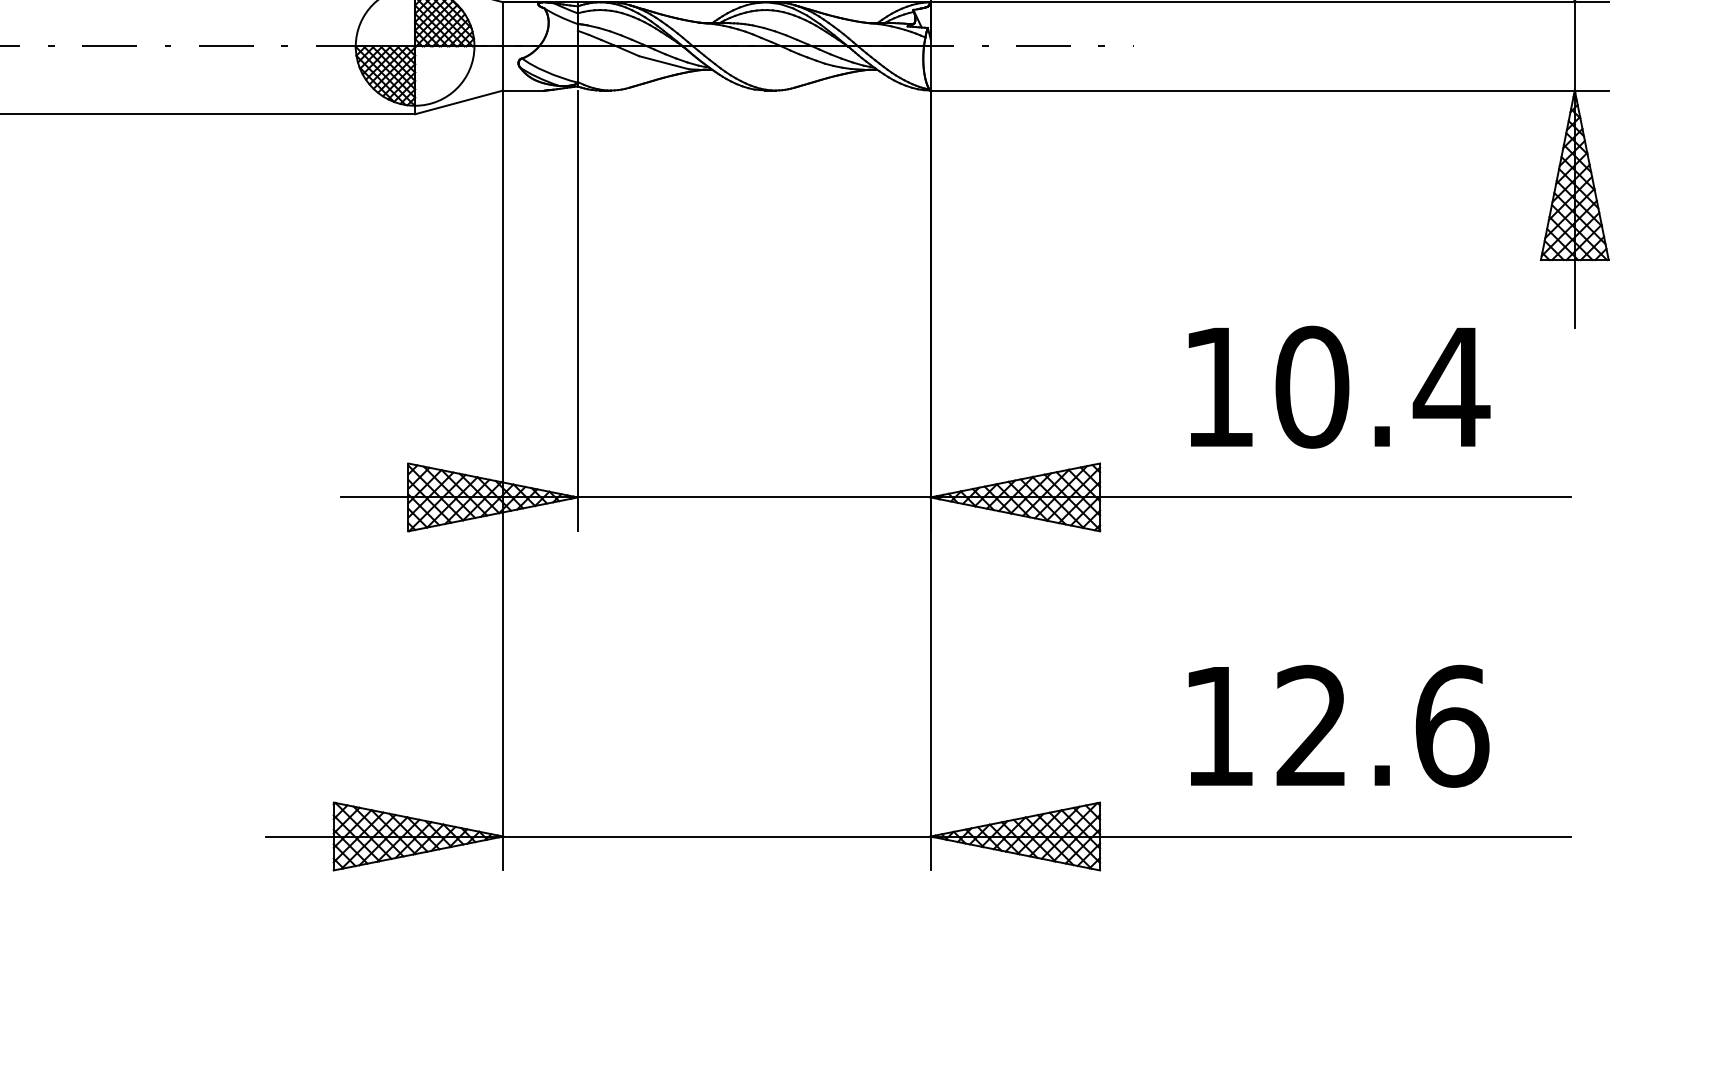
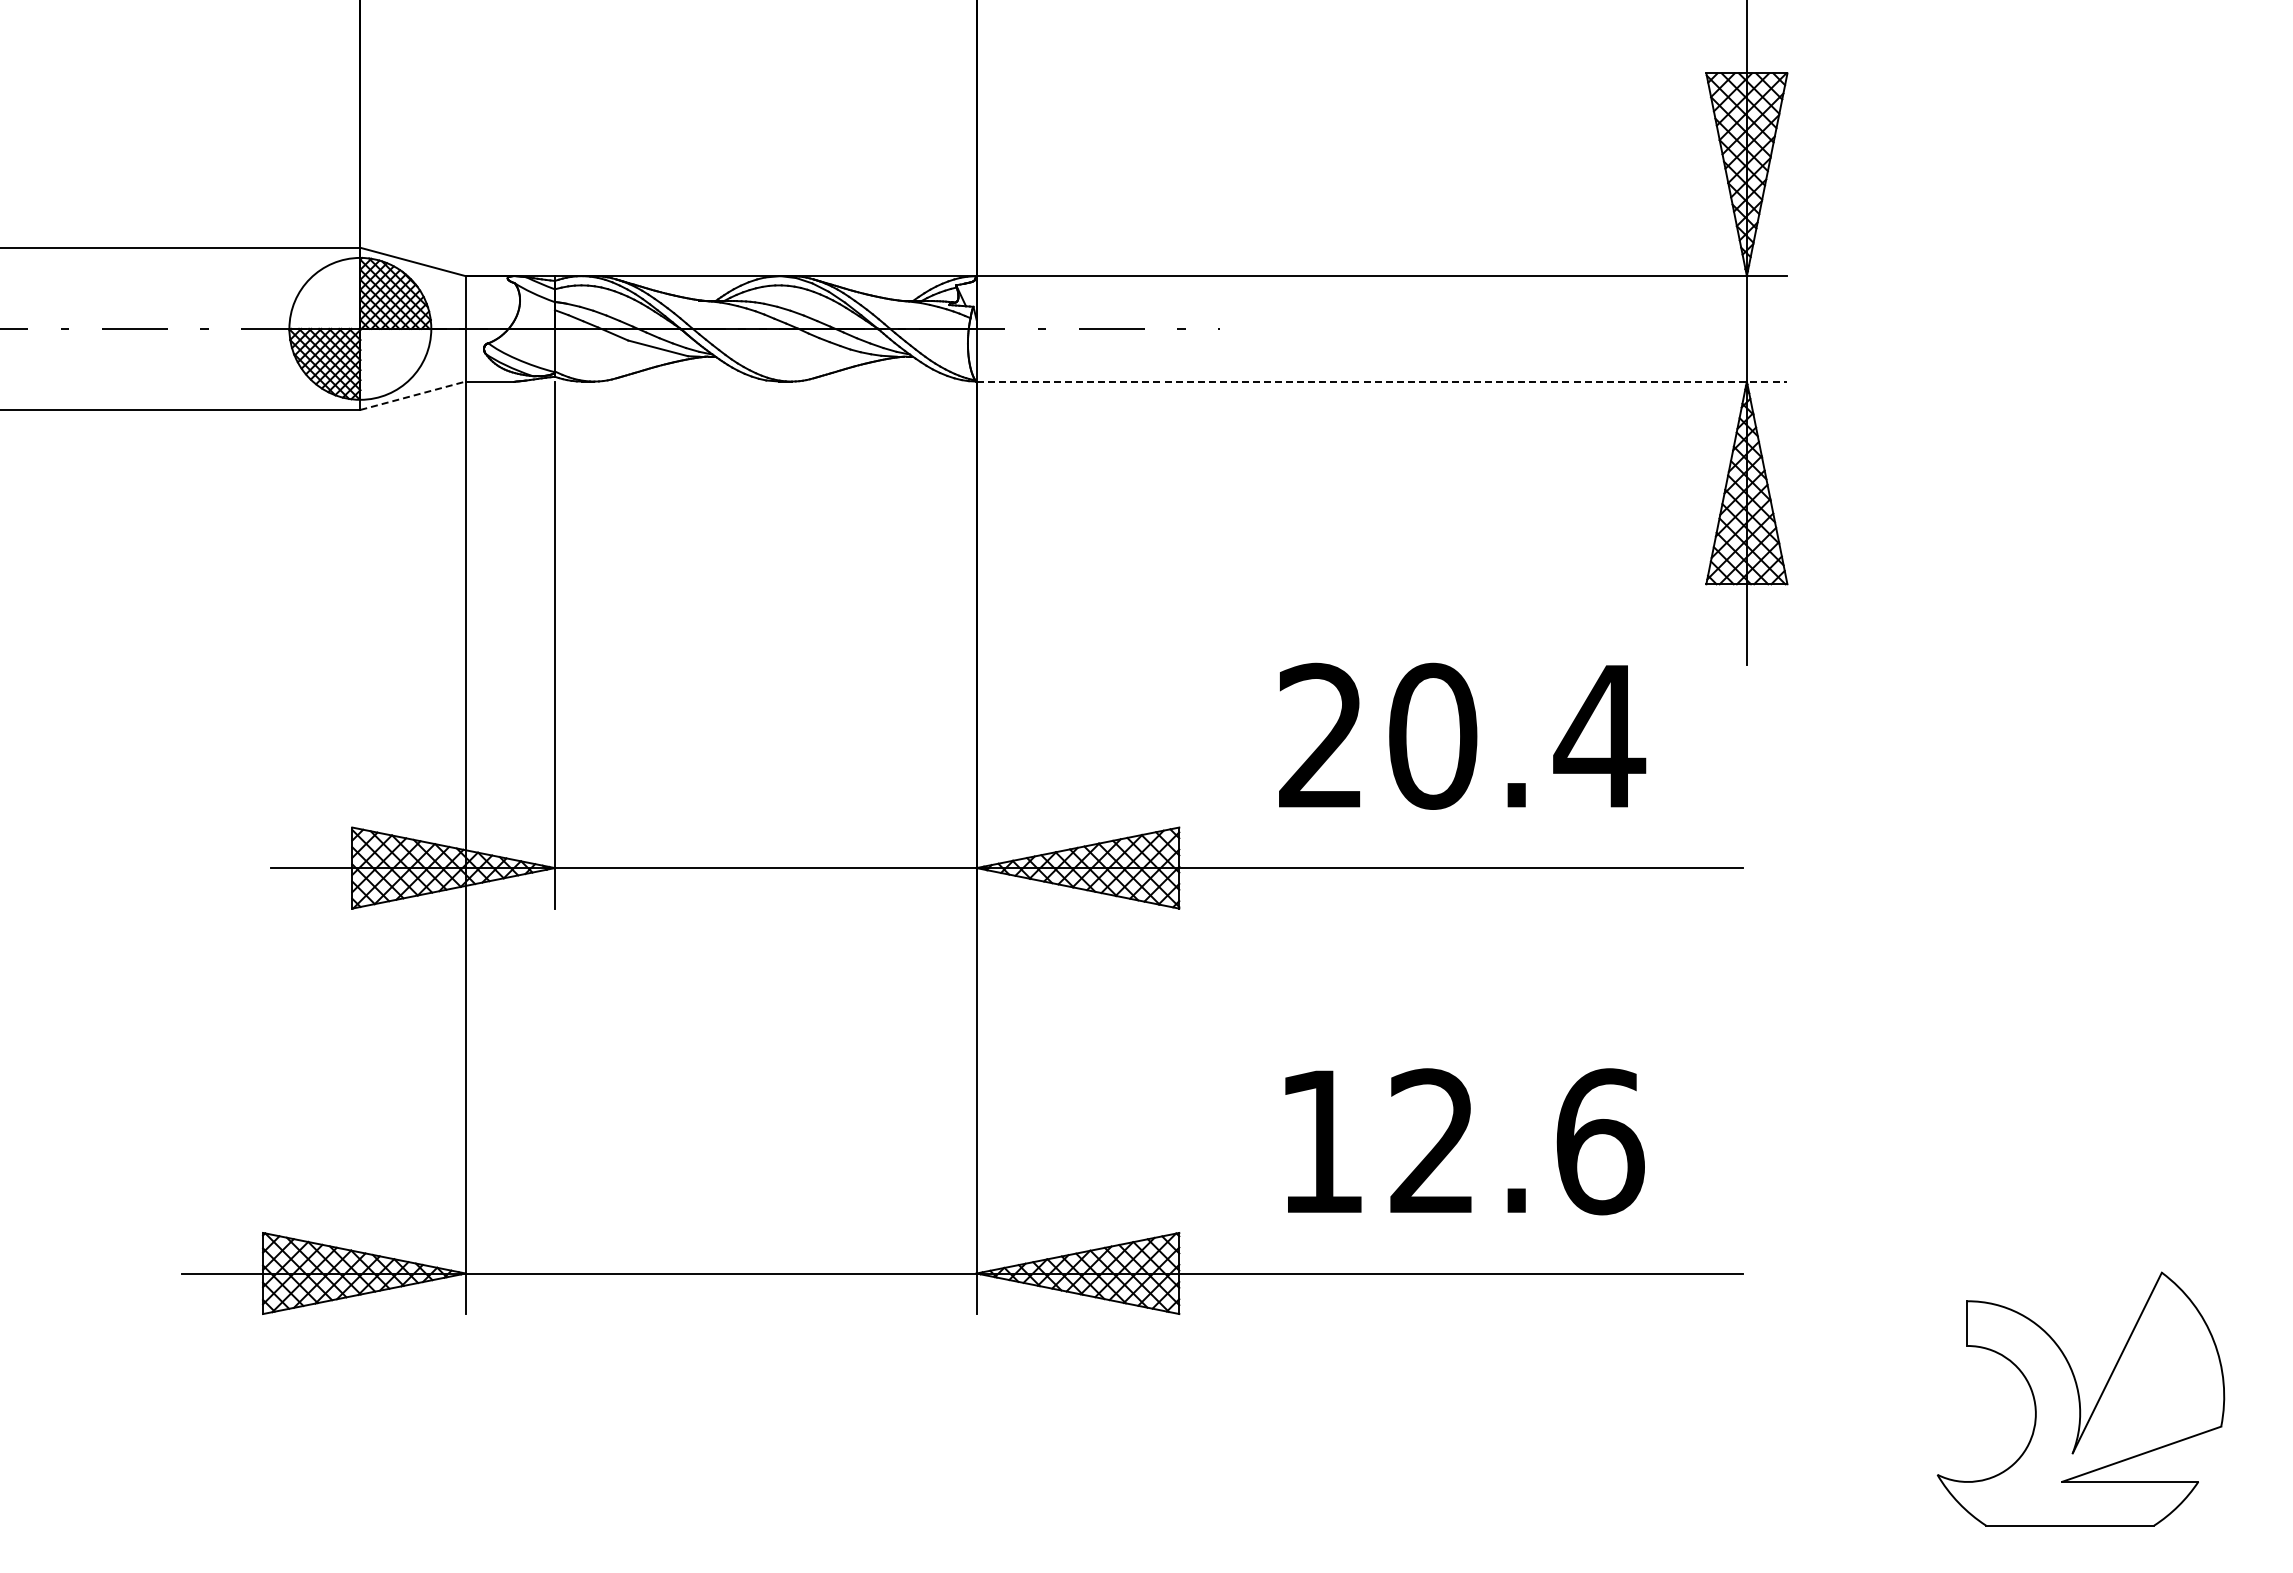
line: (1270, 90) -> (1382, 381), solid -> dashed
line: (459, 102) -> (413, 395), solid -> dashed
text: (1218, 385) -> (1320, 734), 10.4 -> 20.4

